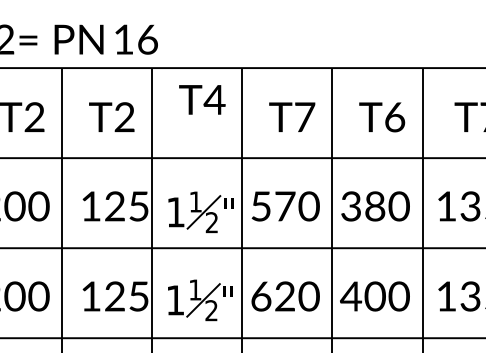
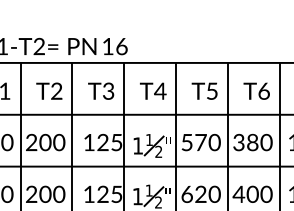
text: (202, 98) -> (153, 90), moved
text: (305, 115) -> (212, 90), T7 -> T5
text: (124, 121) -> (108, 93), T2 -> T3

